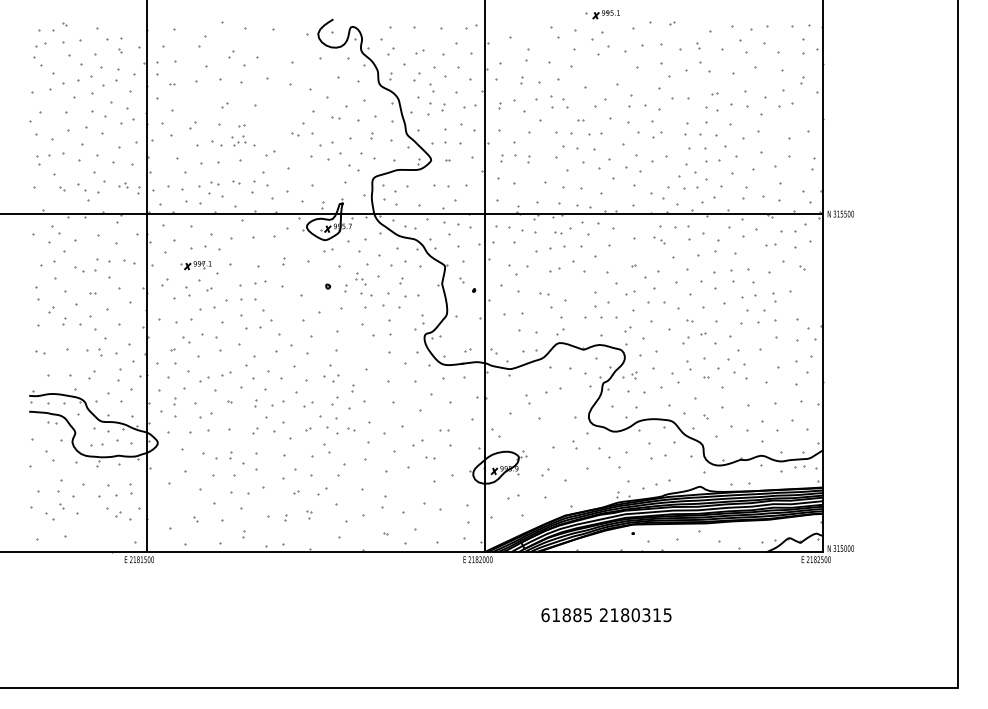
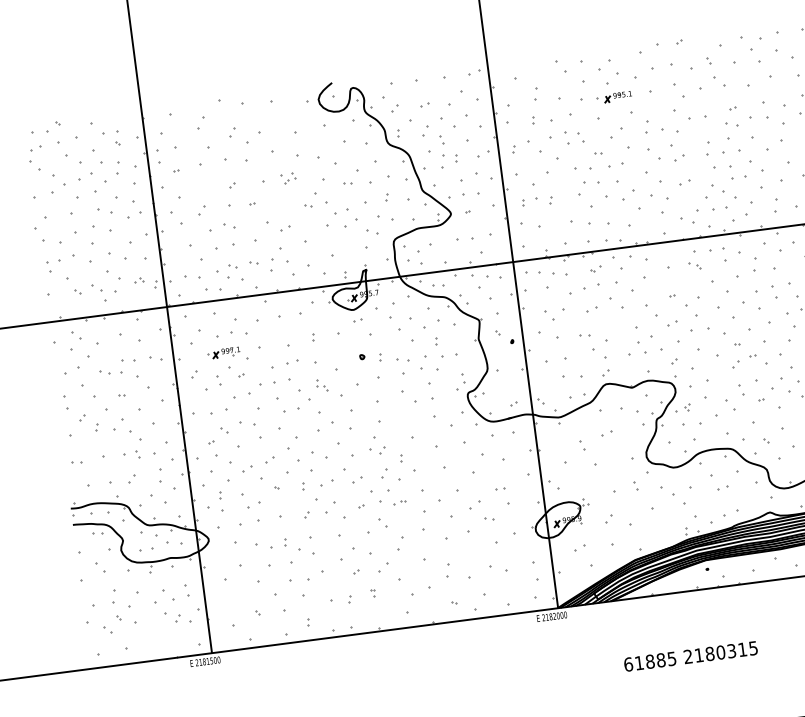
part: (602, 14) -> (614, 97), moved
part: (238, 140) -> (288, 178), moved
part: (659, 158) -> (684, 181), size x0.62
part: (563, 230) -> (595, 268), size x0.62
part: (360, 278) -> (321, 385), moved
part: (553, 389) -> (606, 432), size x0.62
part: (345, 430) -> (399, 502), size x0.62
part: (658, 456) -> (723, 487), size x0.62

